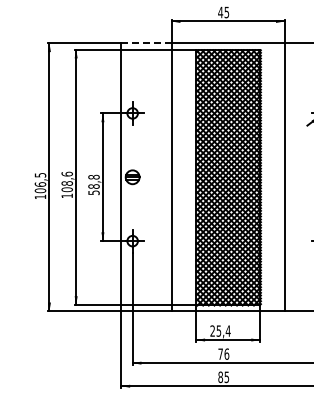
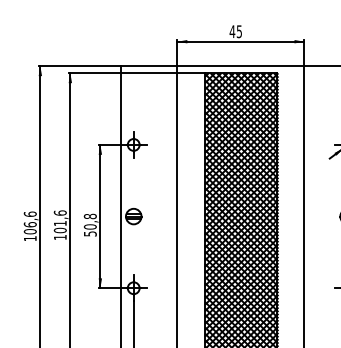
line: (146, 43) -> (149, 66), dashed -> solid
text: (40, 174) -> (30, 213), 106,5 -> 106,6
text: (67, 183) -> (60, 223), 108,6 -> 101,6
text: (93, 186) -> (89, 226), 58,8 -> 50,8

